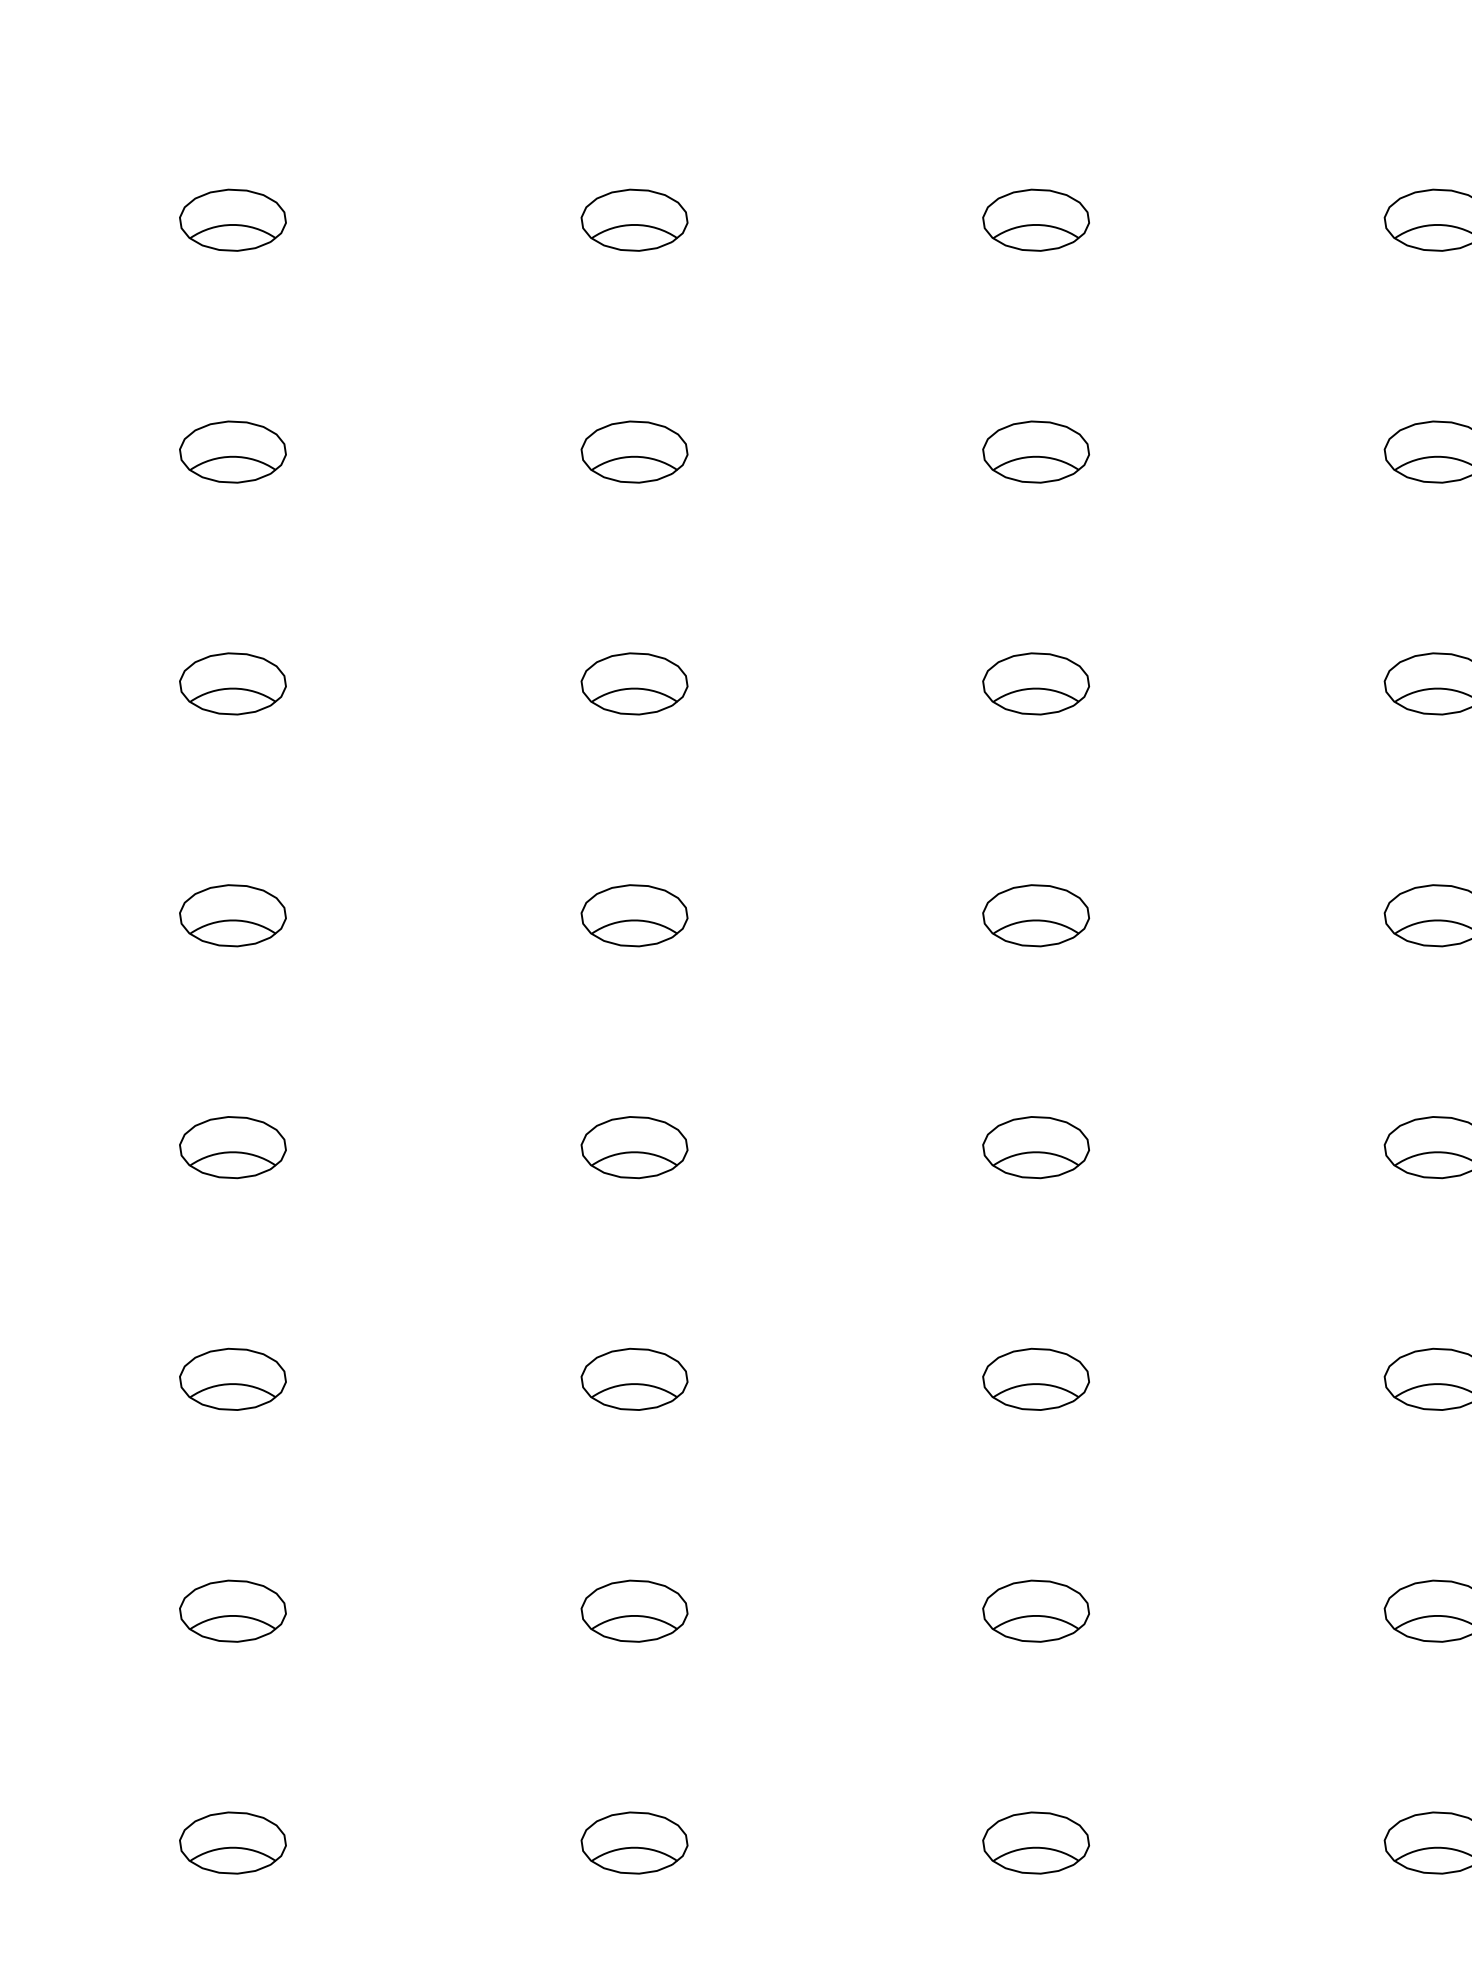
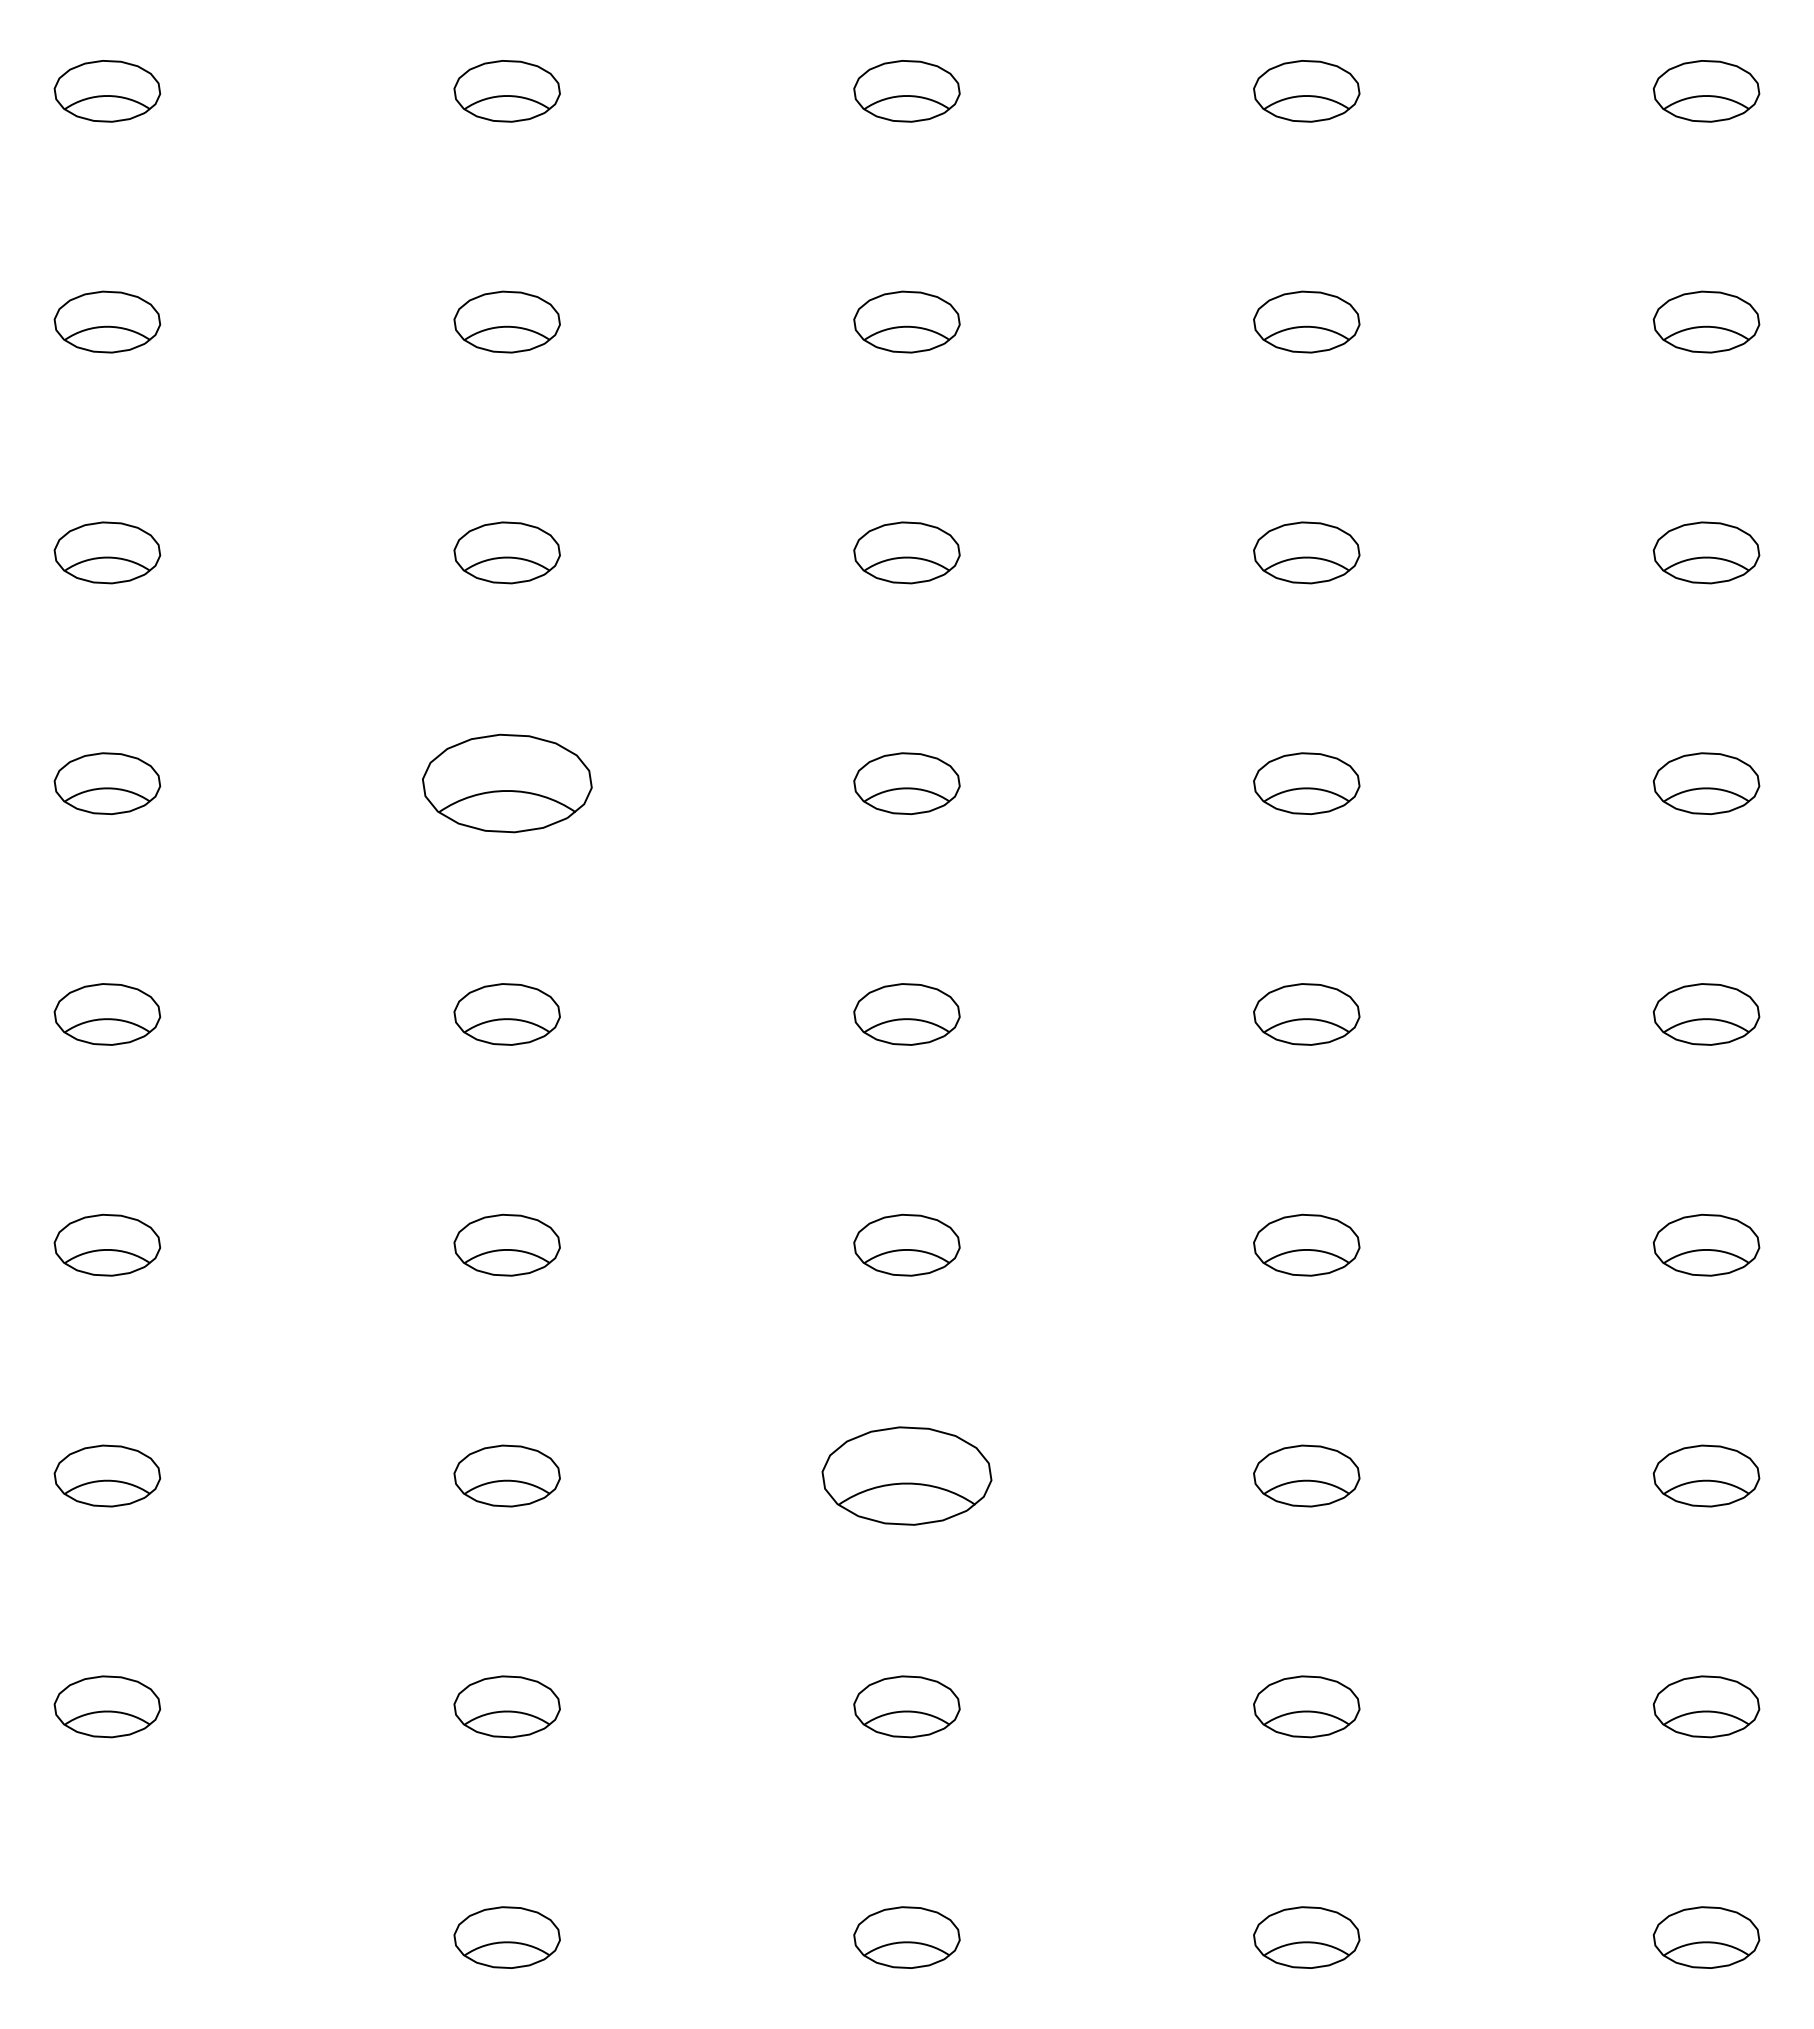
part: (633, 915) -> (506, 783), size x1.6
part: (1035, 1610) -> (906, 1475), size x1.6

